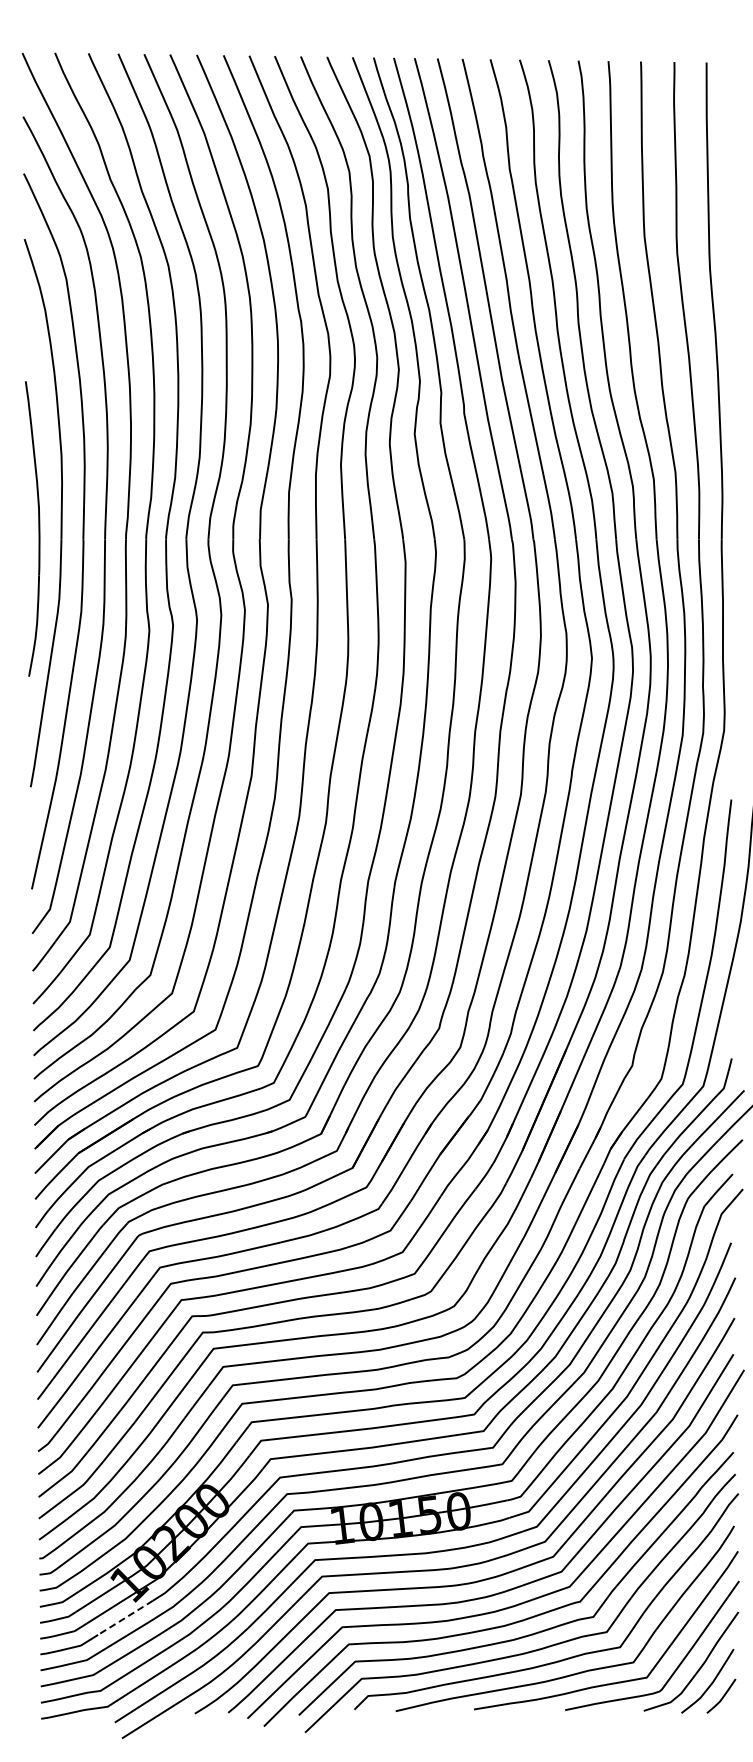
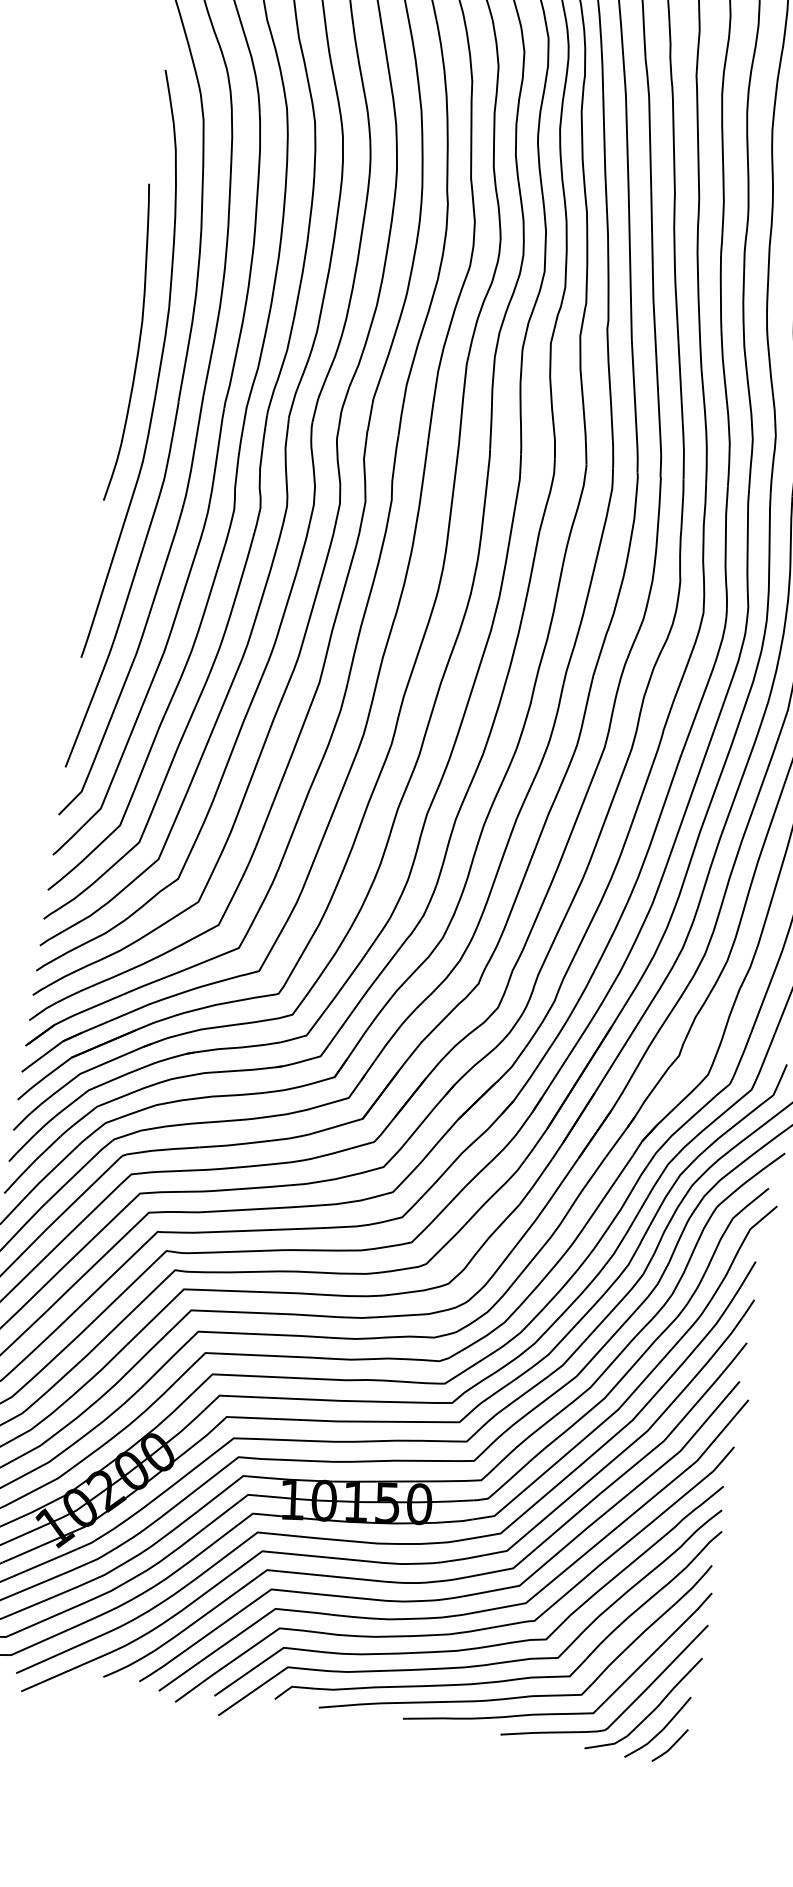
part: (32, 528) -> (131, 342), moved
line: (125, 1617) -> (45, 1562), dashed -> solid

